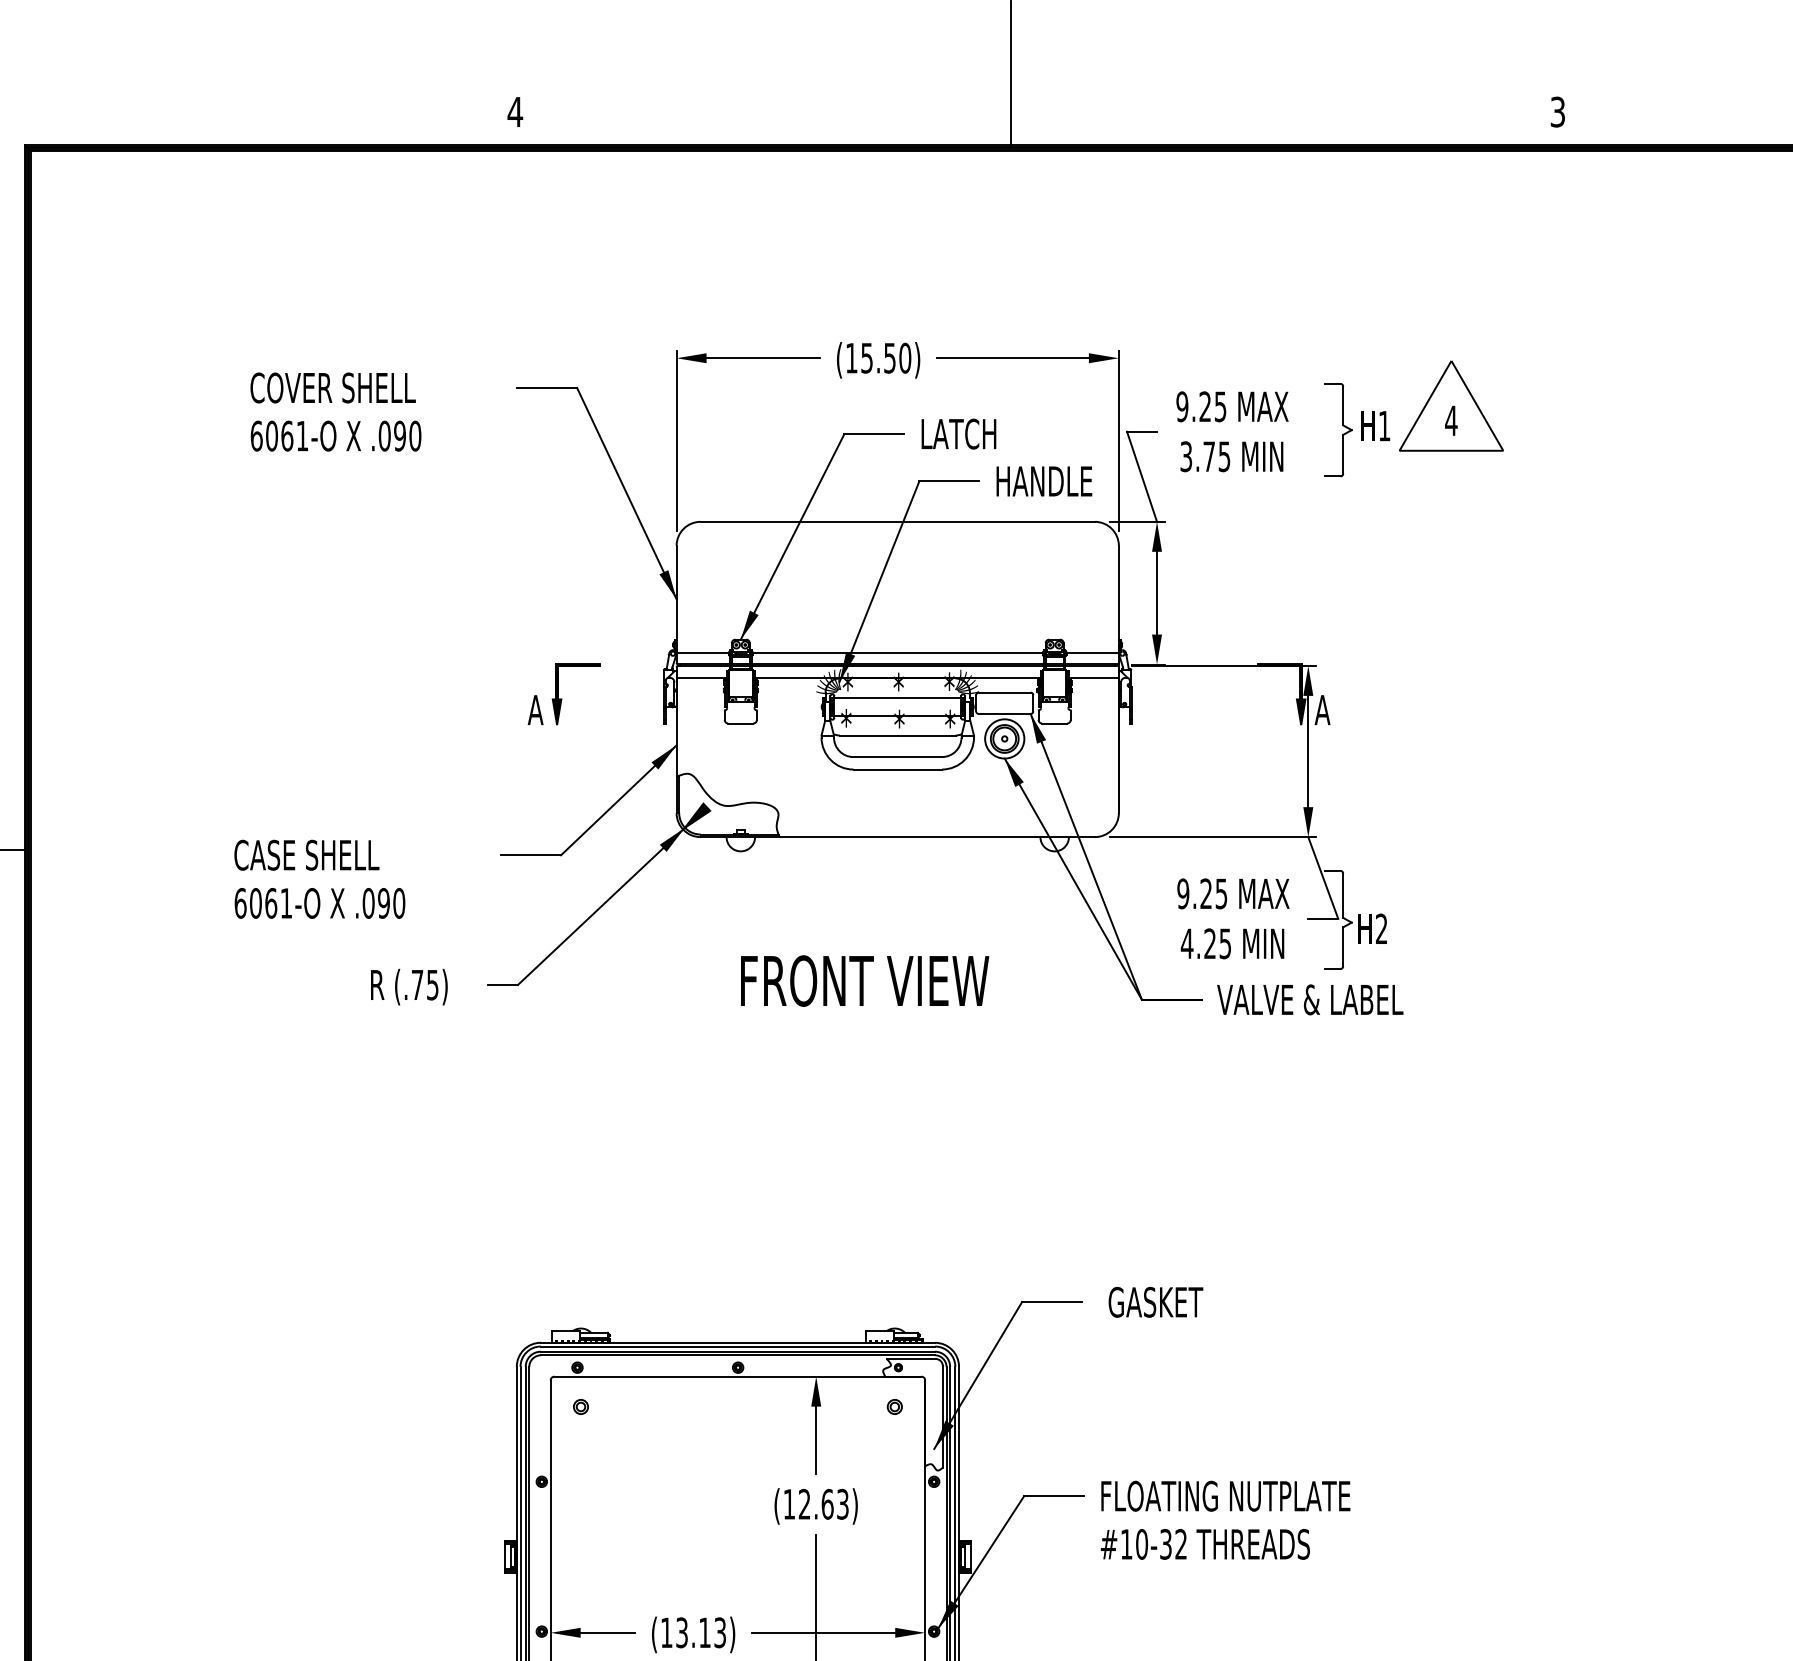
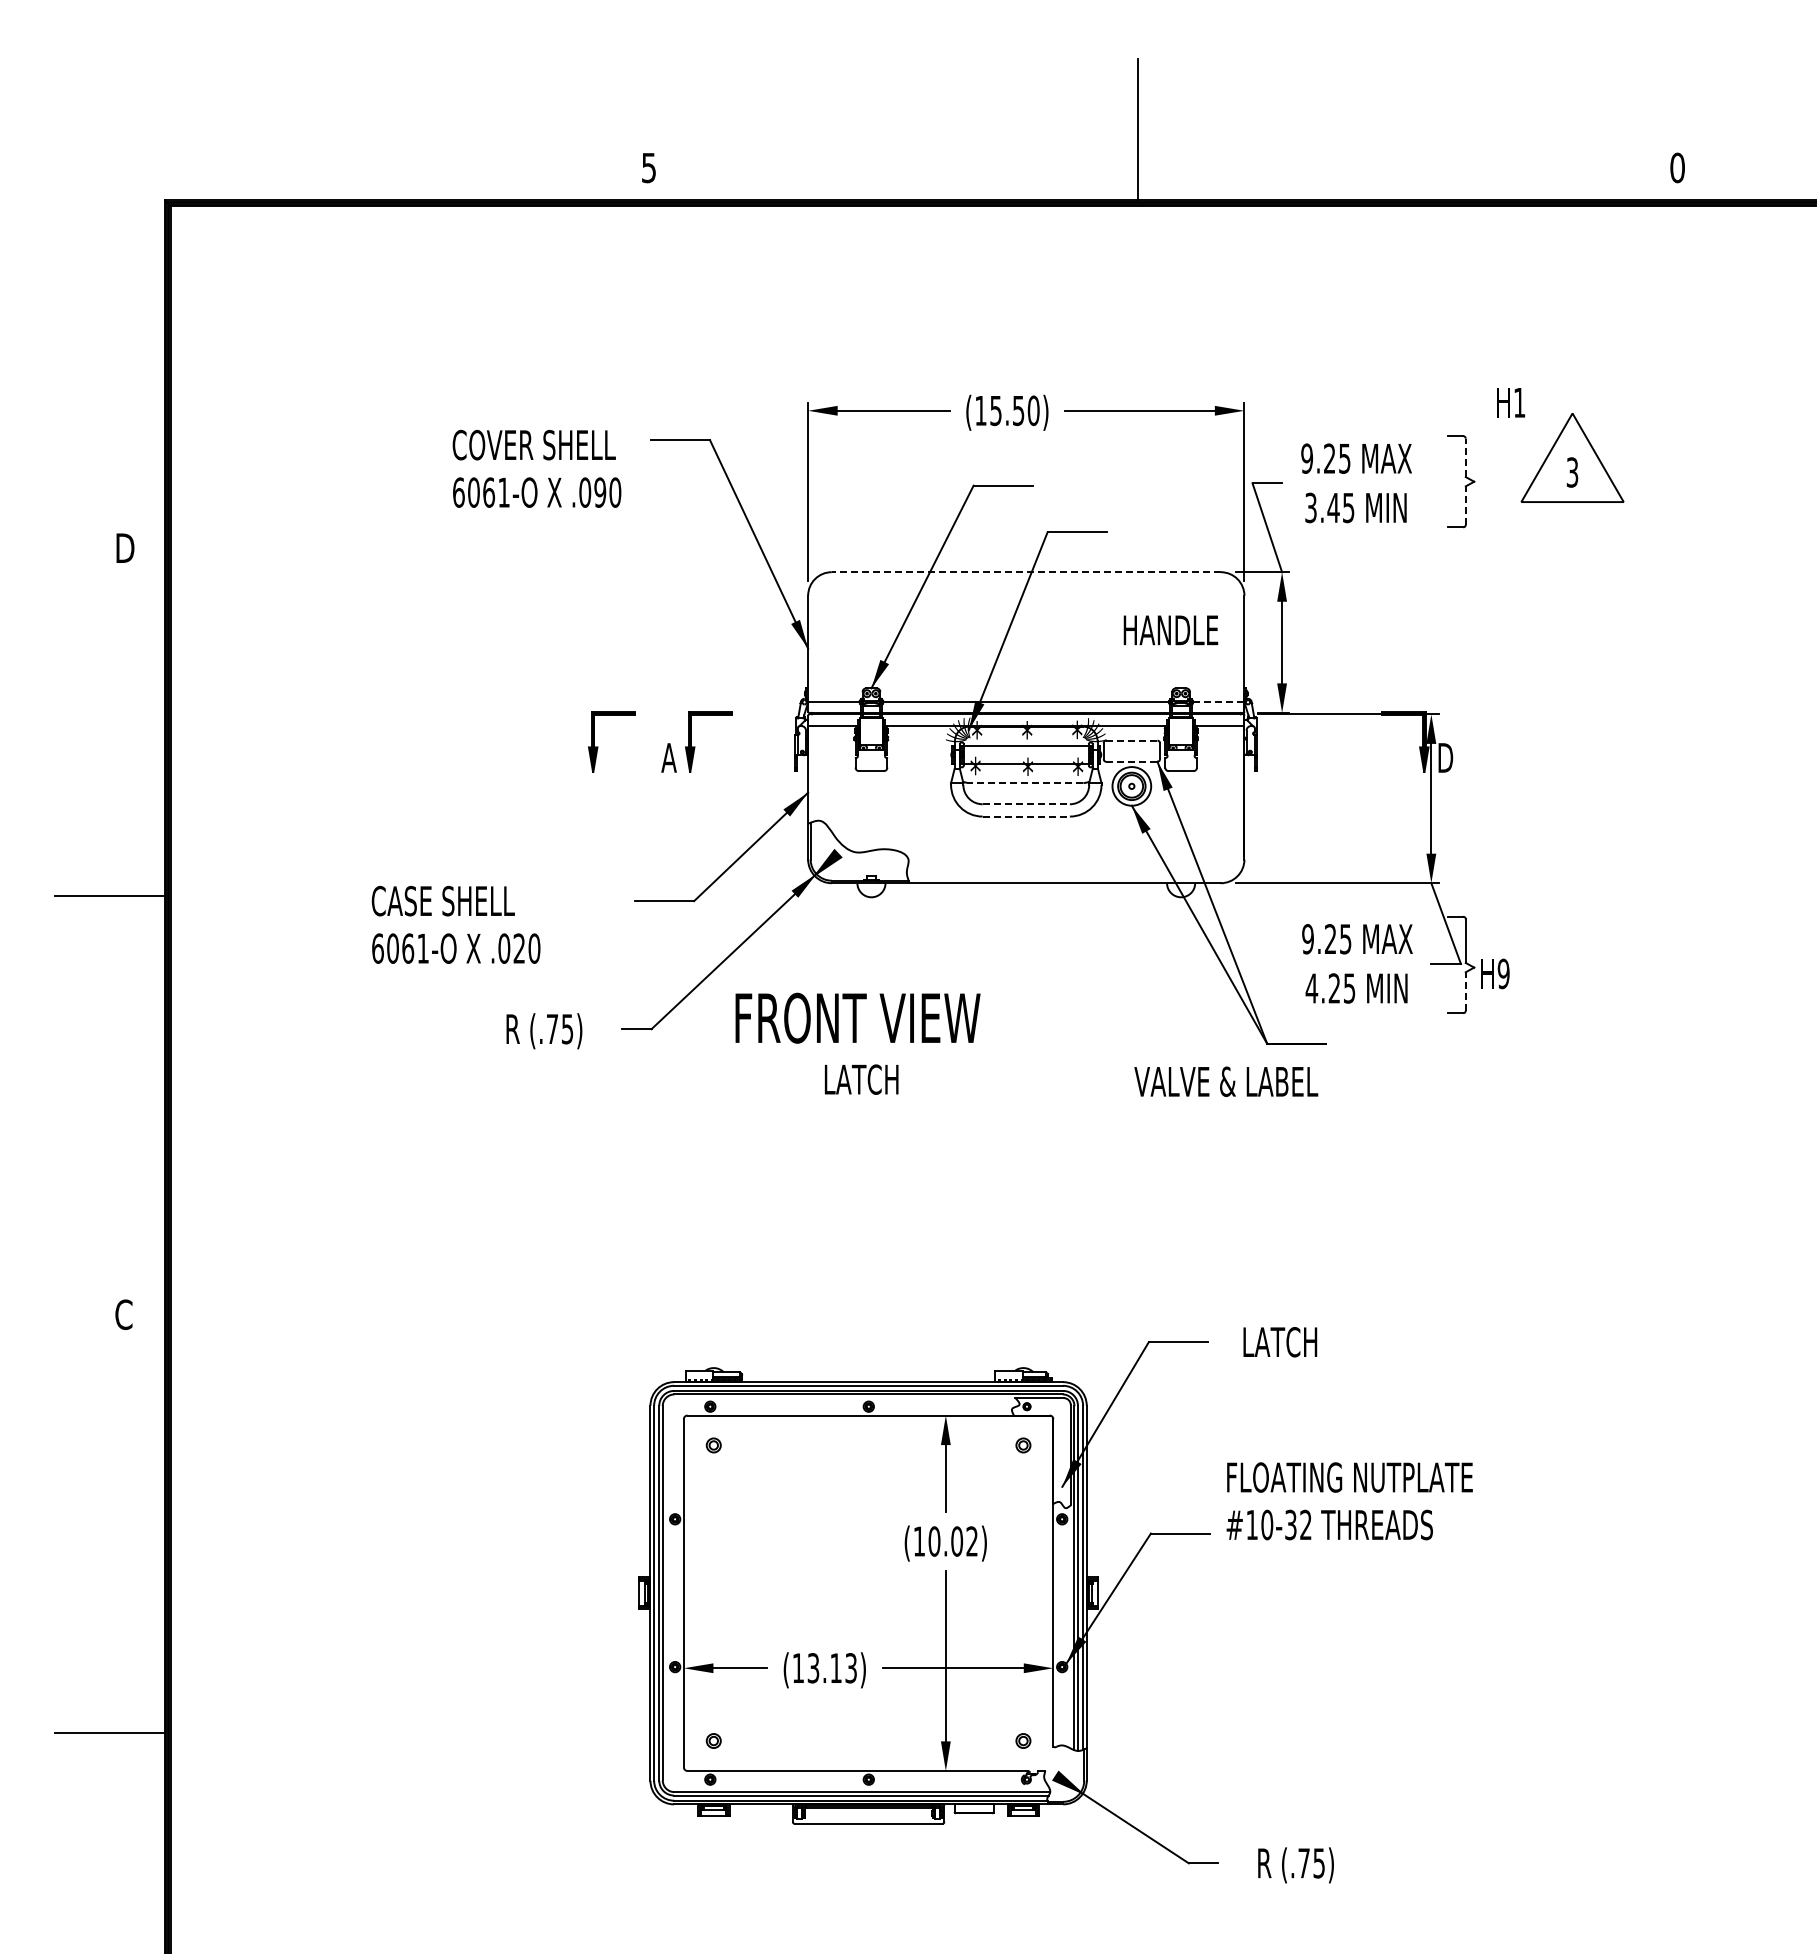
text: (1557, 111) -> (1677, 167), 3 -> 0
text: (514, 112) -> (648, 168), 4 -> 5
line: (1342, 405) -> (1465, 457), solid -> dashed
text: (335, 411) -> (536, 468), moved
text: (1451, 420) -> (1572, 472), 4 -> 3
text: (1375, 425) -> (1510, 402), moved
text: (958, 433) -> (861, 1079), moved
line: (1342, 454) -> (1465, 505), solid -> dashed
text: (1209, 456) -> (1333, 507), 3.75 -> 3.45
text: (1043, 481) -> (1170, 630), moved
line: (897, 522) -> (1026, 572), solid -> dashed
line: (1092, 652) -> (1218, 701), solid -> dashed
line: (1004, 692) -> (1131, 740), solid -> dashed
part: (464, 698) -> (598, 746), added
text: (1322, 709) -> (1445, 757), A -> D
line: (1004, 713) -> (1131, 761), solid -> dashed
line: (896, 736) -> (1025, 783), solid -> dashed
line: (897, 757) -> (1026, 804), solid -> dashed
line: (897, 769) -> (1026, 816), solid -> dashed
text: (384, 903) -> (519, 948), .090 -> .020
text: (1381, 928) -> (1503, 973), 2 -> 9
line: (1342, 945) -> (1465, 990), solid -> dashed
text: (864, 980) -> (857, 1017), moved
text: (1310, 999) -> (1226, 1081), moved
text: (1155, 1302) -> (1280, 1342), GASKET -> LATCH
text: (822, 1504) -> (952, 1541), (12.63) -> (10.02)
text: (1225, 1520) -> (1349, 1501), moved

